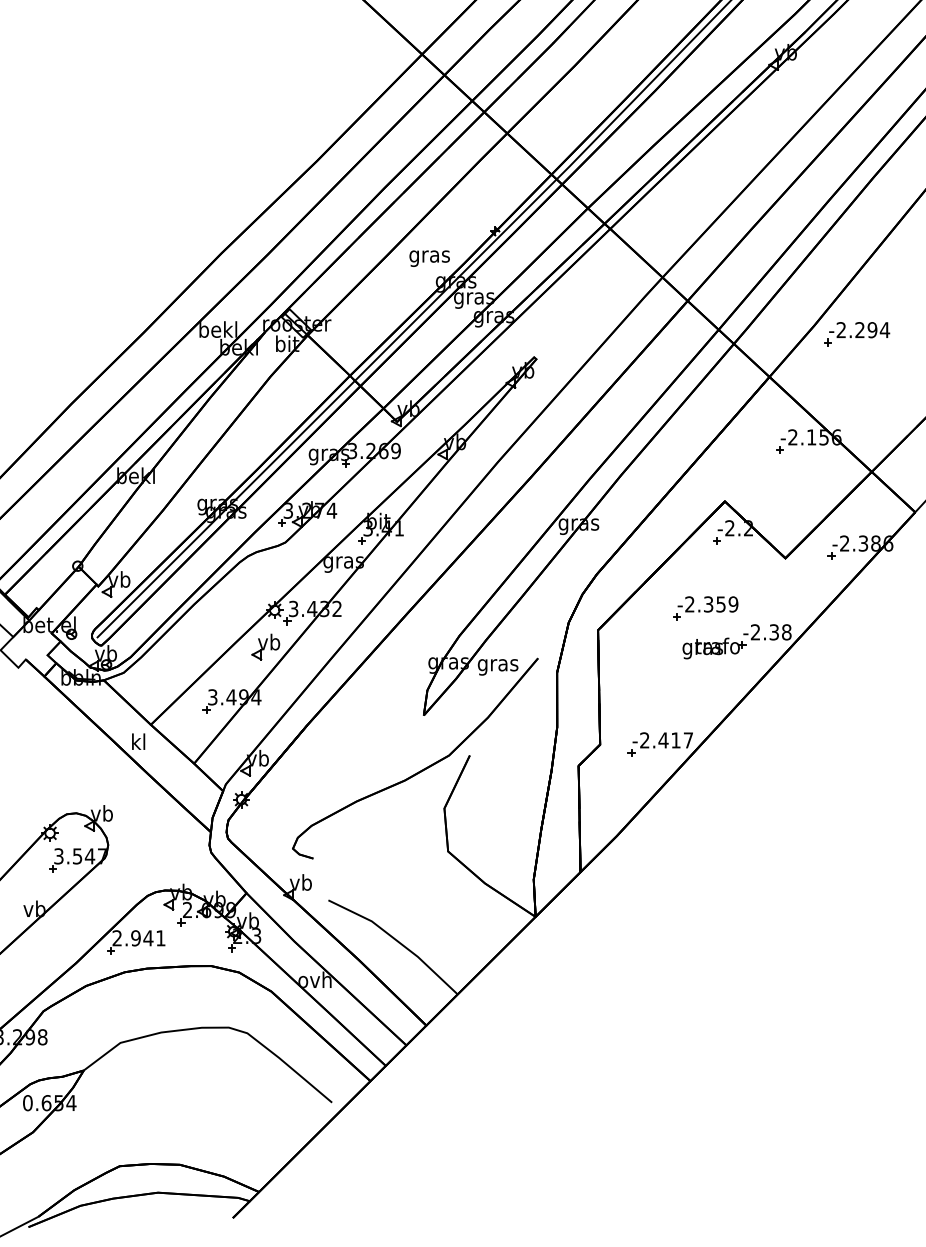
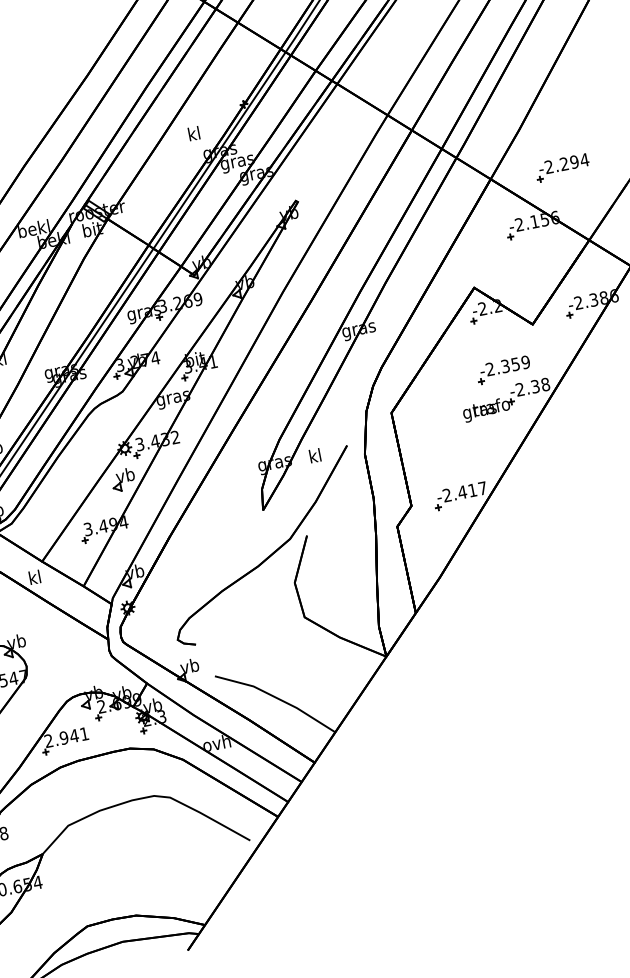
text: (429, 256) -> (194, 135), gras -> kl
part: (857, 334) -> (562, 168), moved
part: (705, 608) -> (503, 370), moved
text: (497, 664) -> (315, 457), gras -> kl

